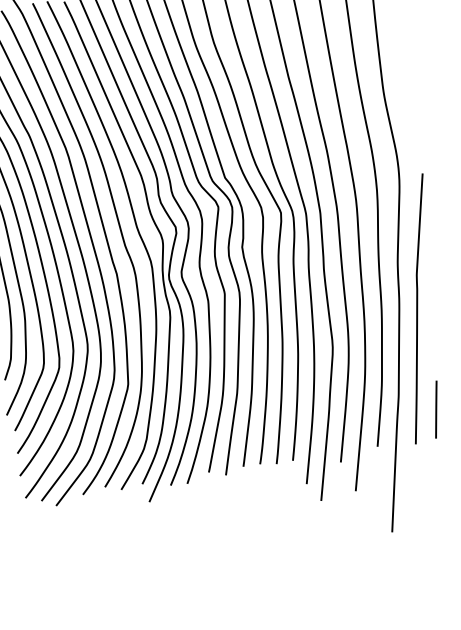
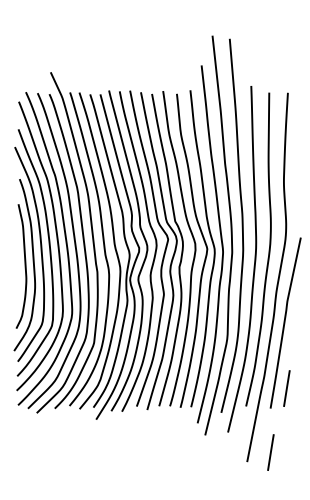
line: (425, 512) -> (270, 452), added

